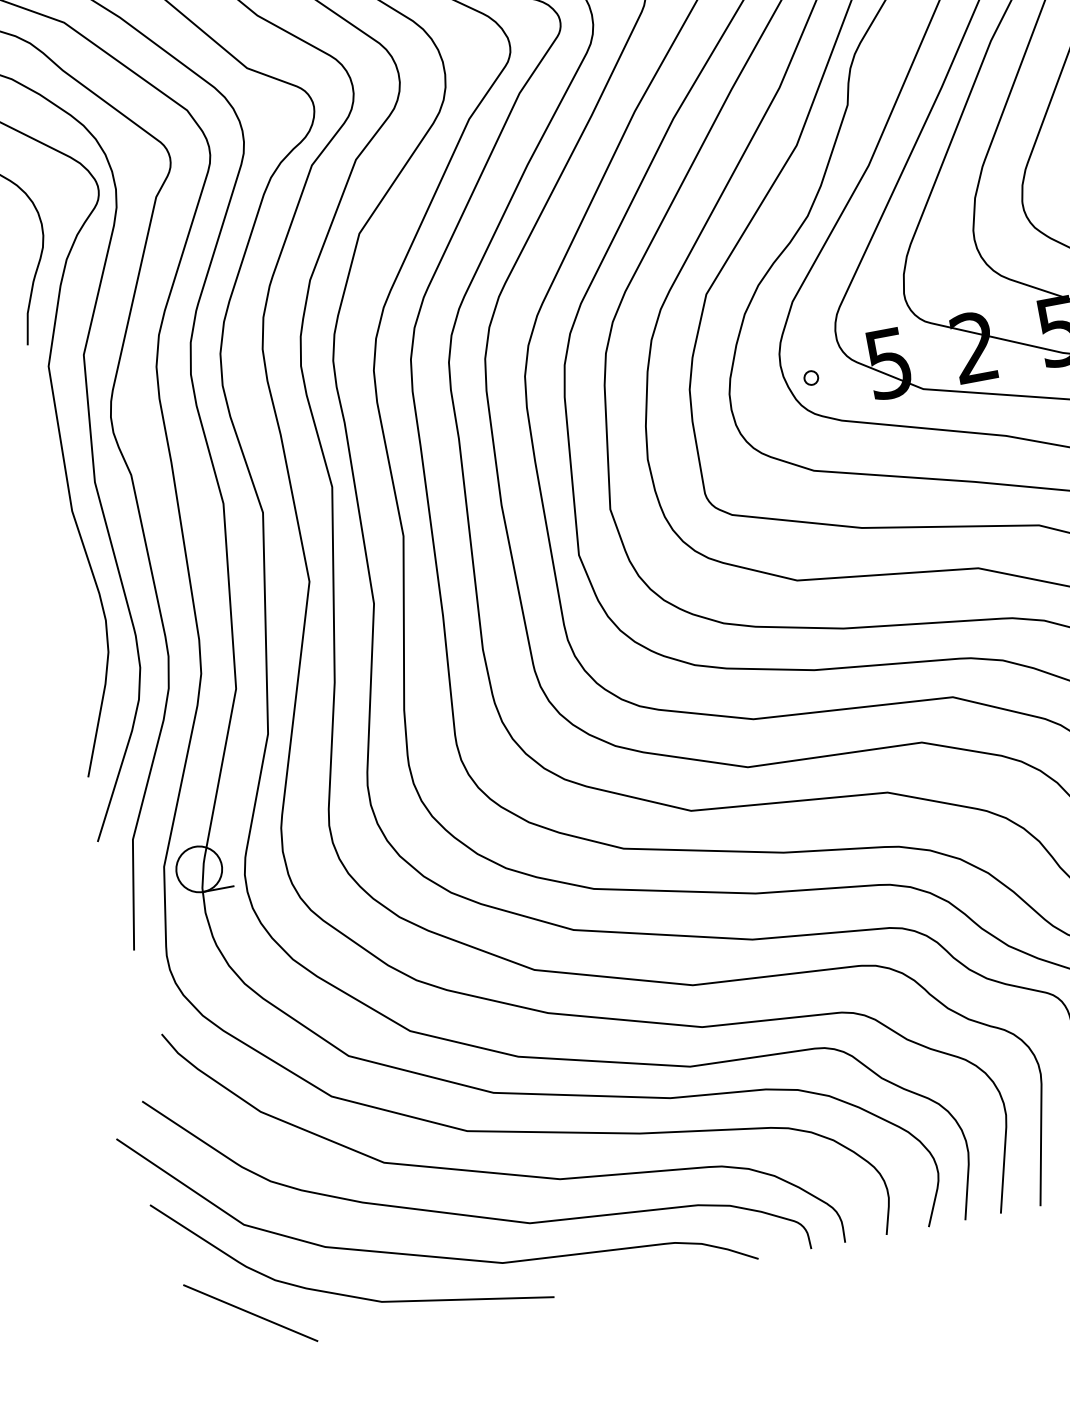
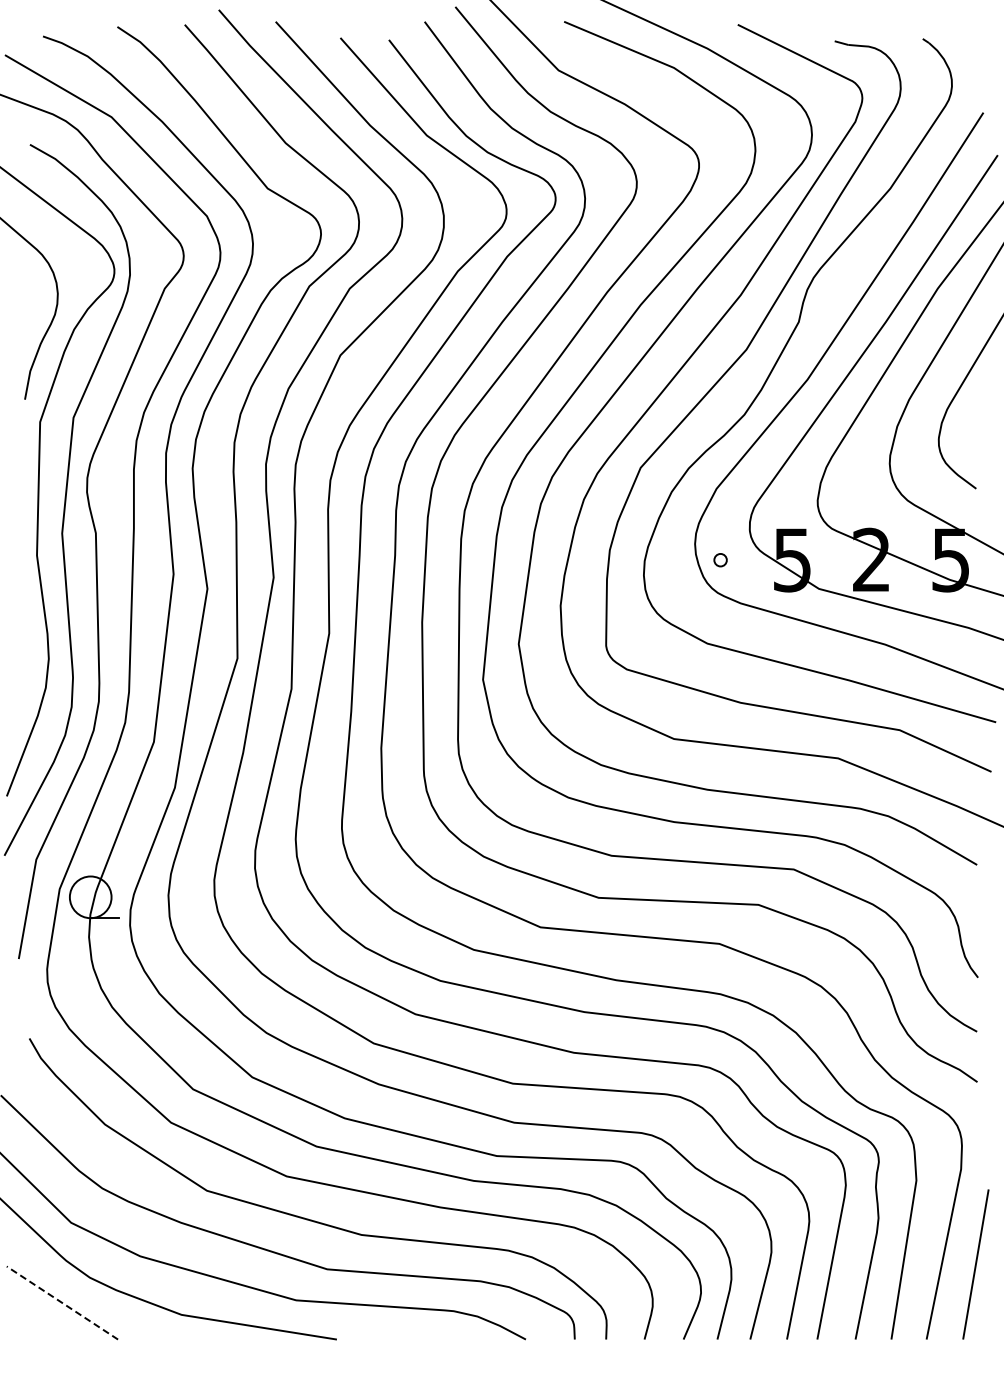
line: (250, 1313) -> (62, 1303), solid -> dashed

